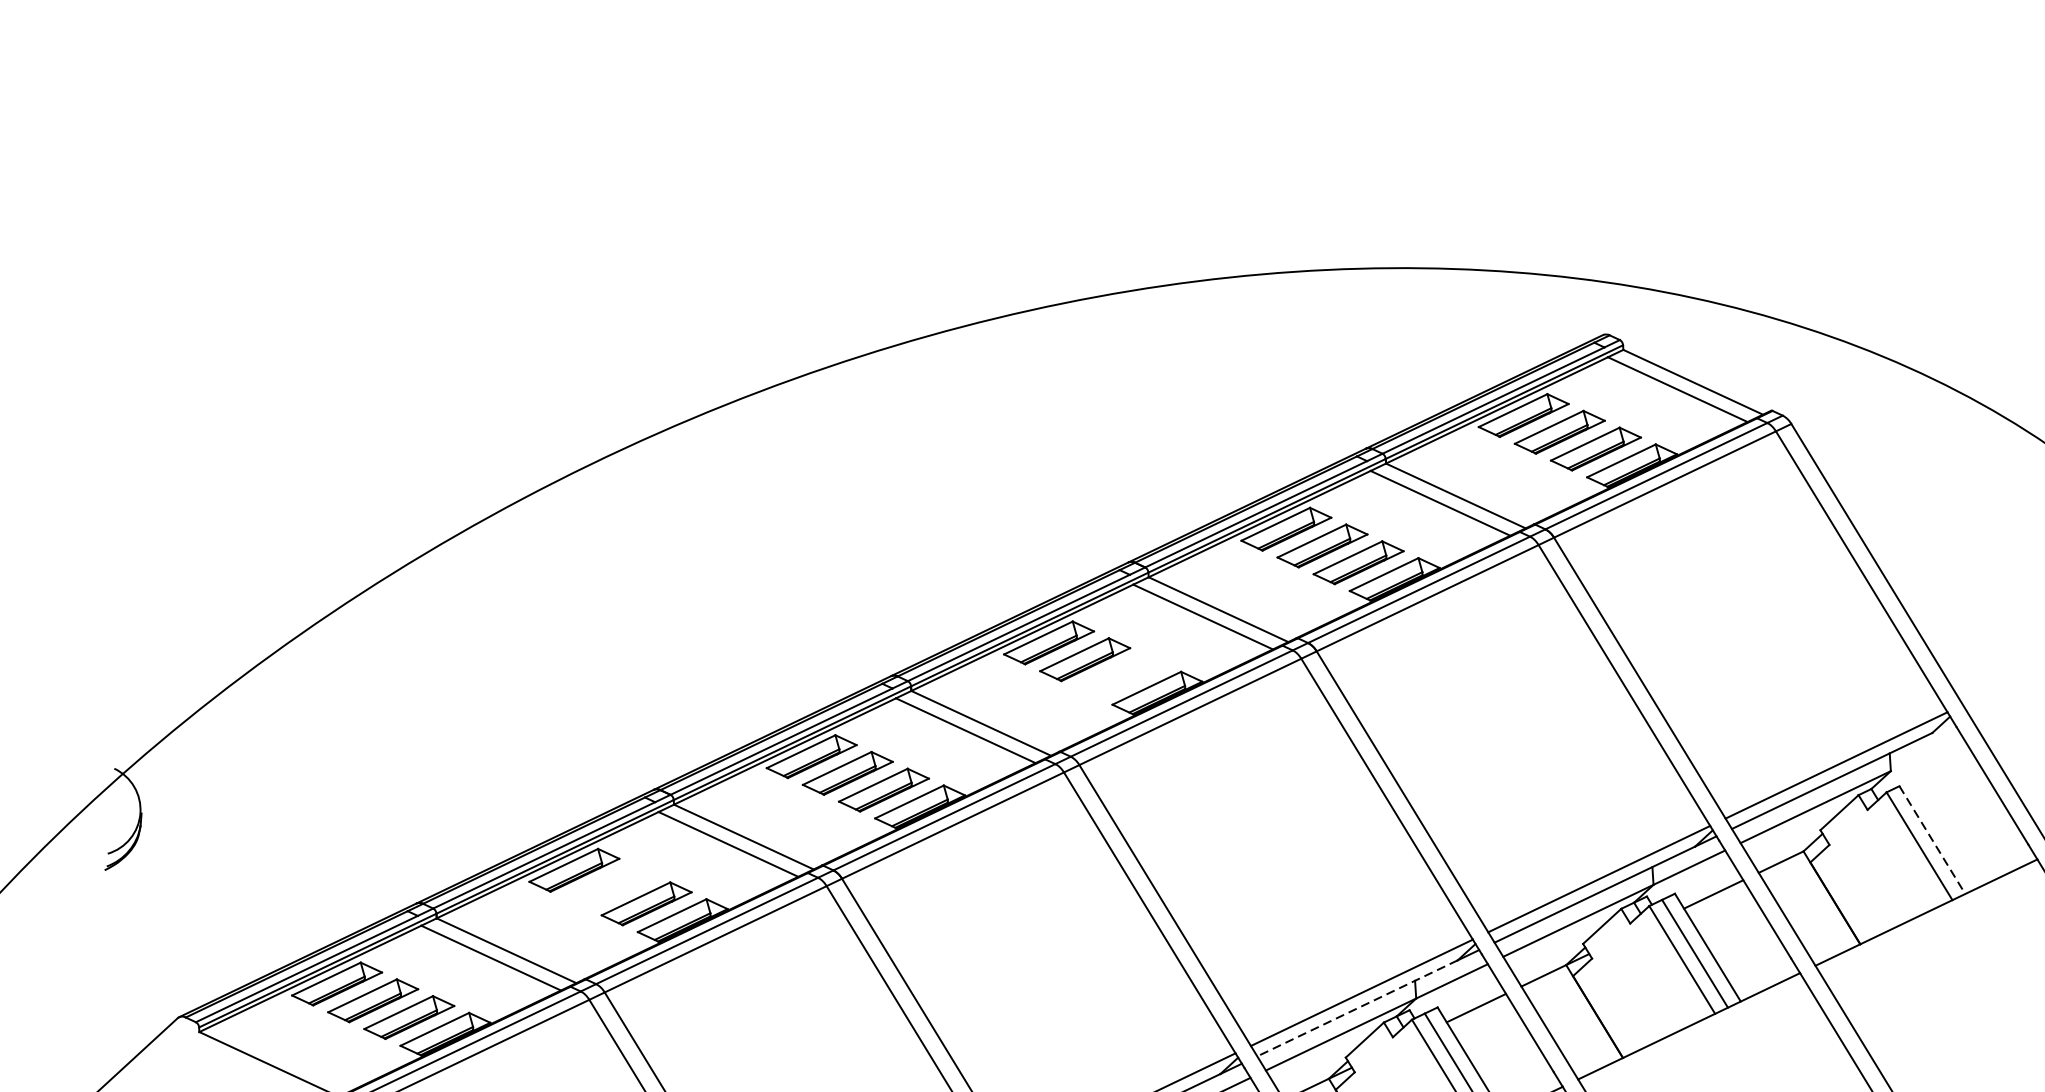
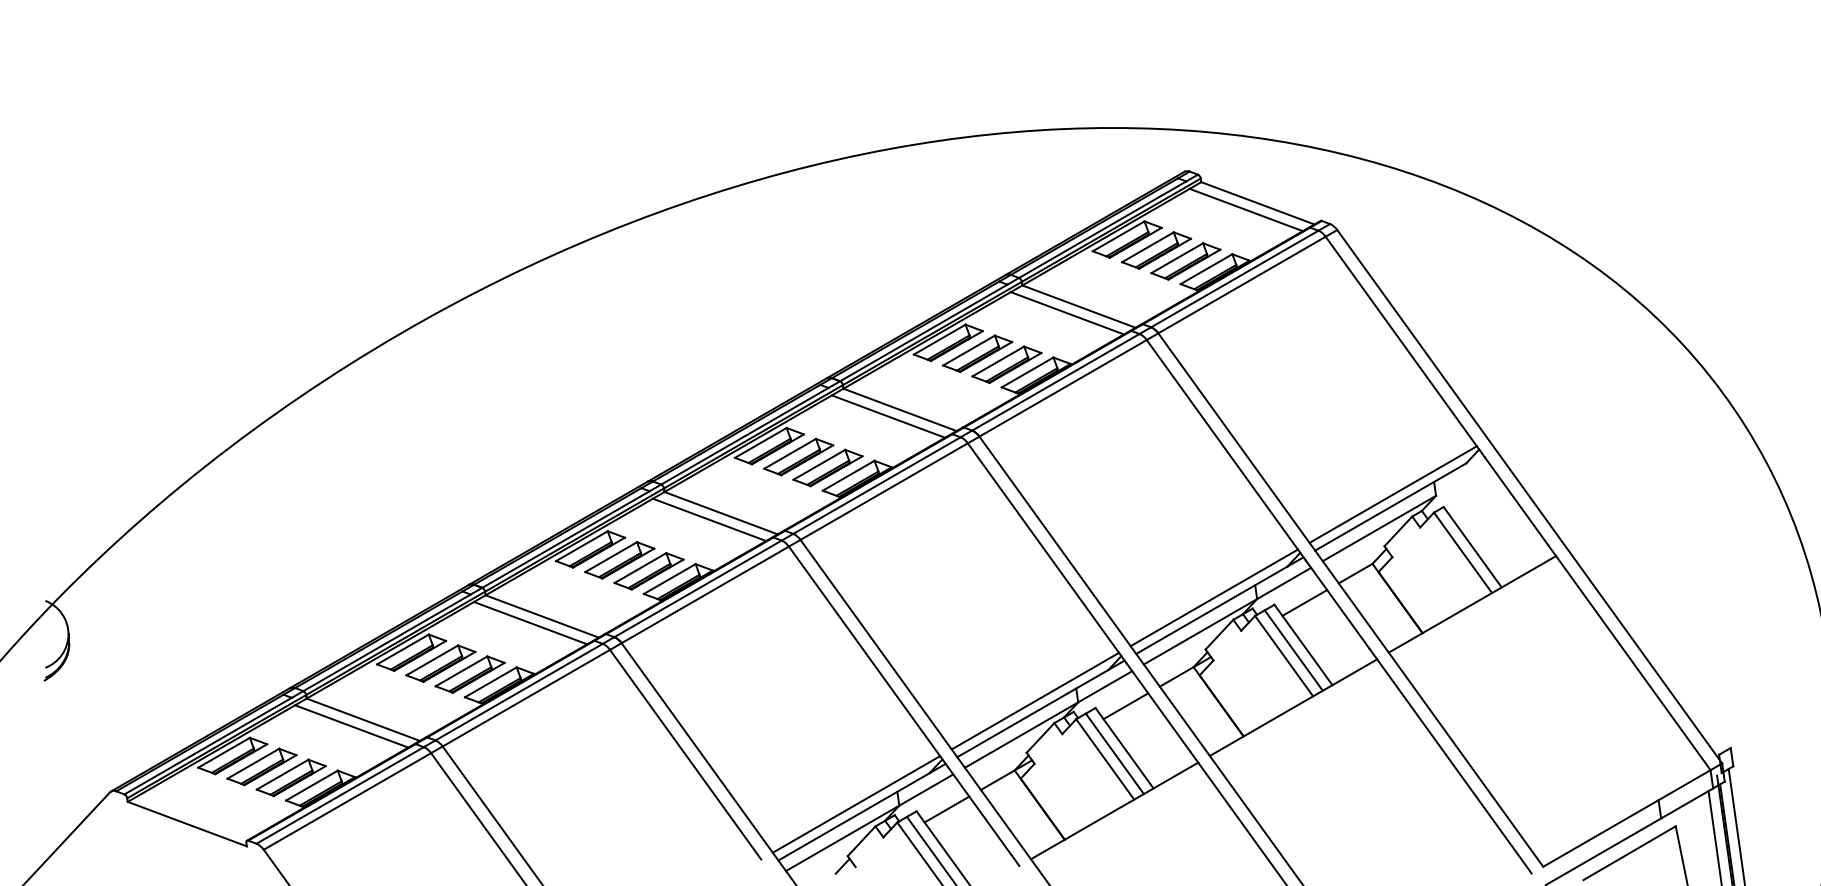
part: (1120, 675) -> (827, 467), added
line: (1932, 840) -> (1472, 547), dashed -> solid
part: (610, 886) -> (440, 663), added
line: (1357, 1008) -> (1032, 713), dashed -> solid

